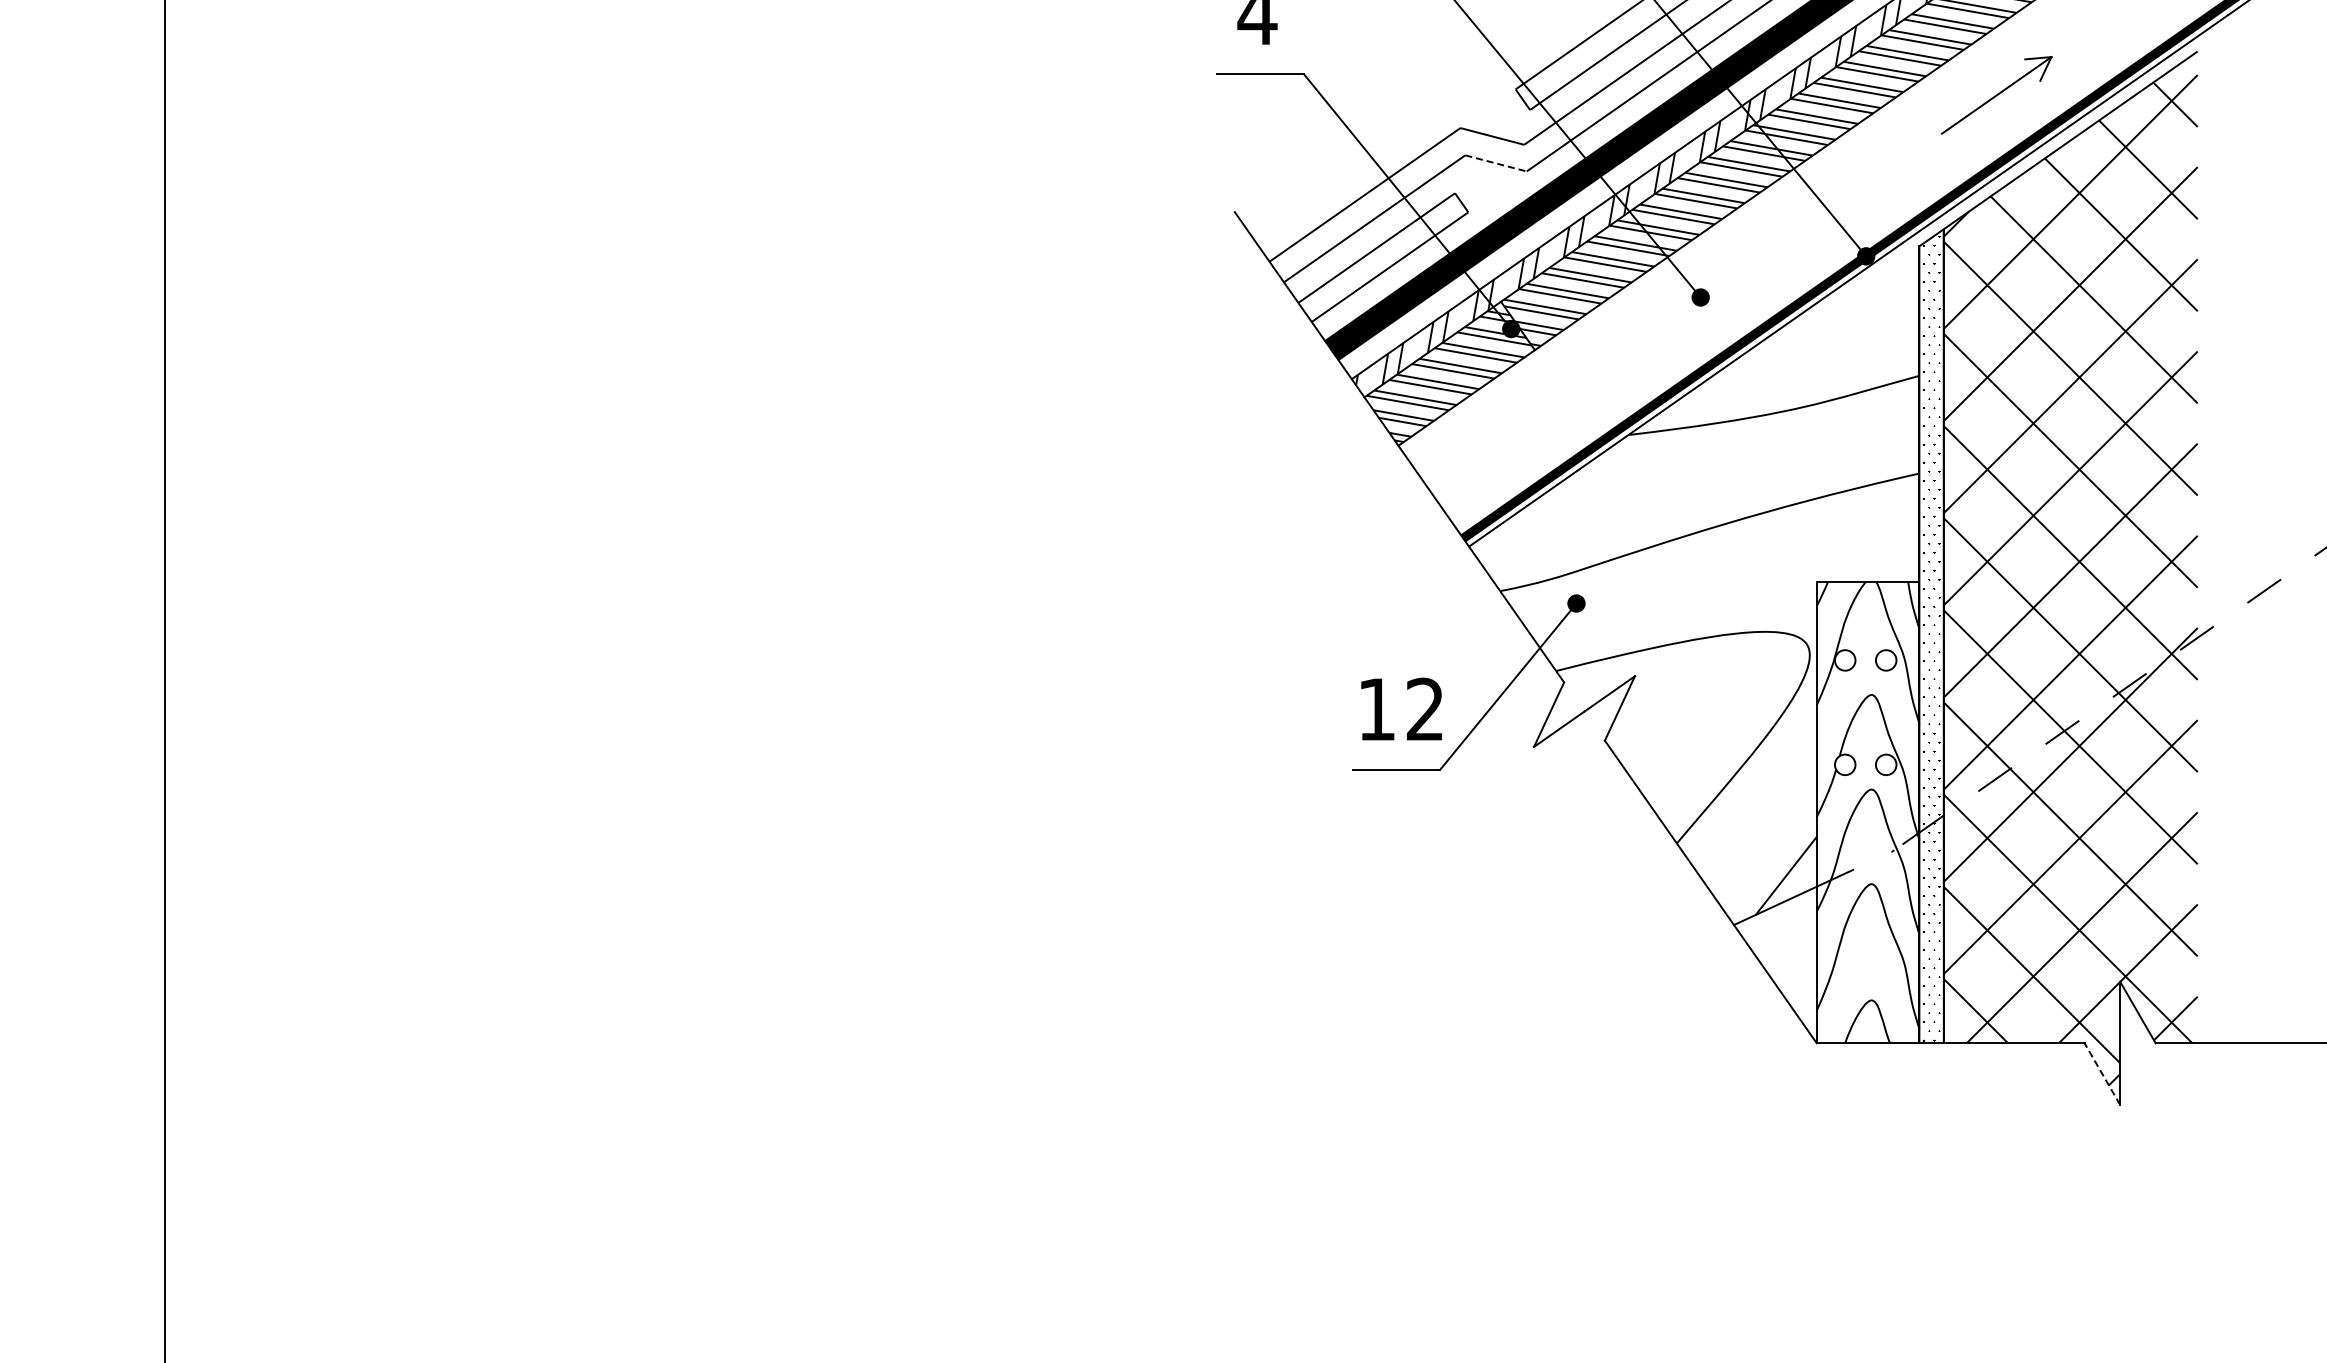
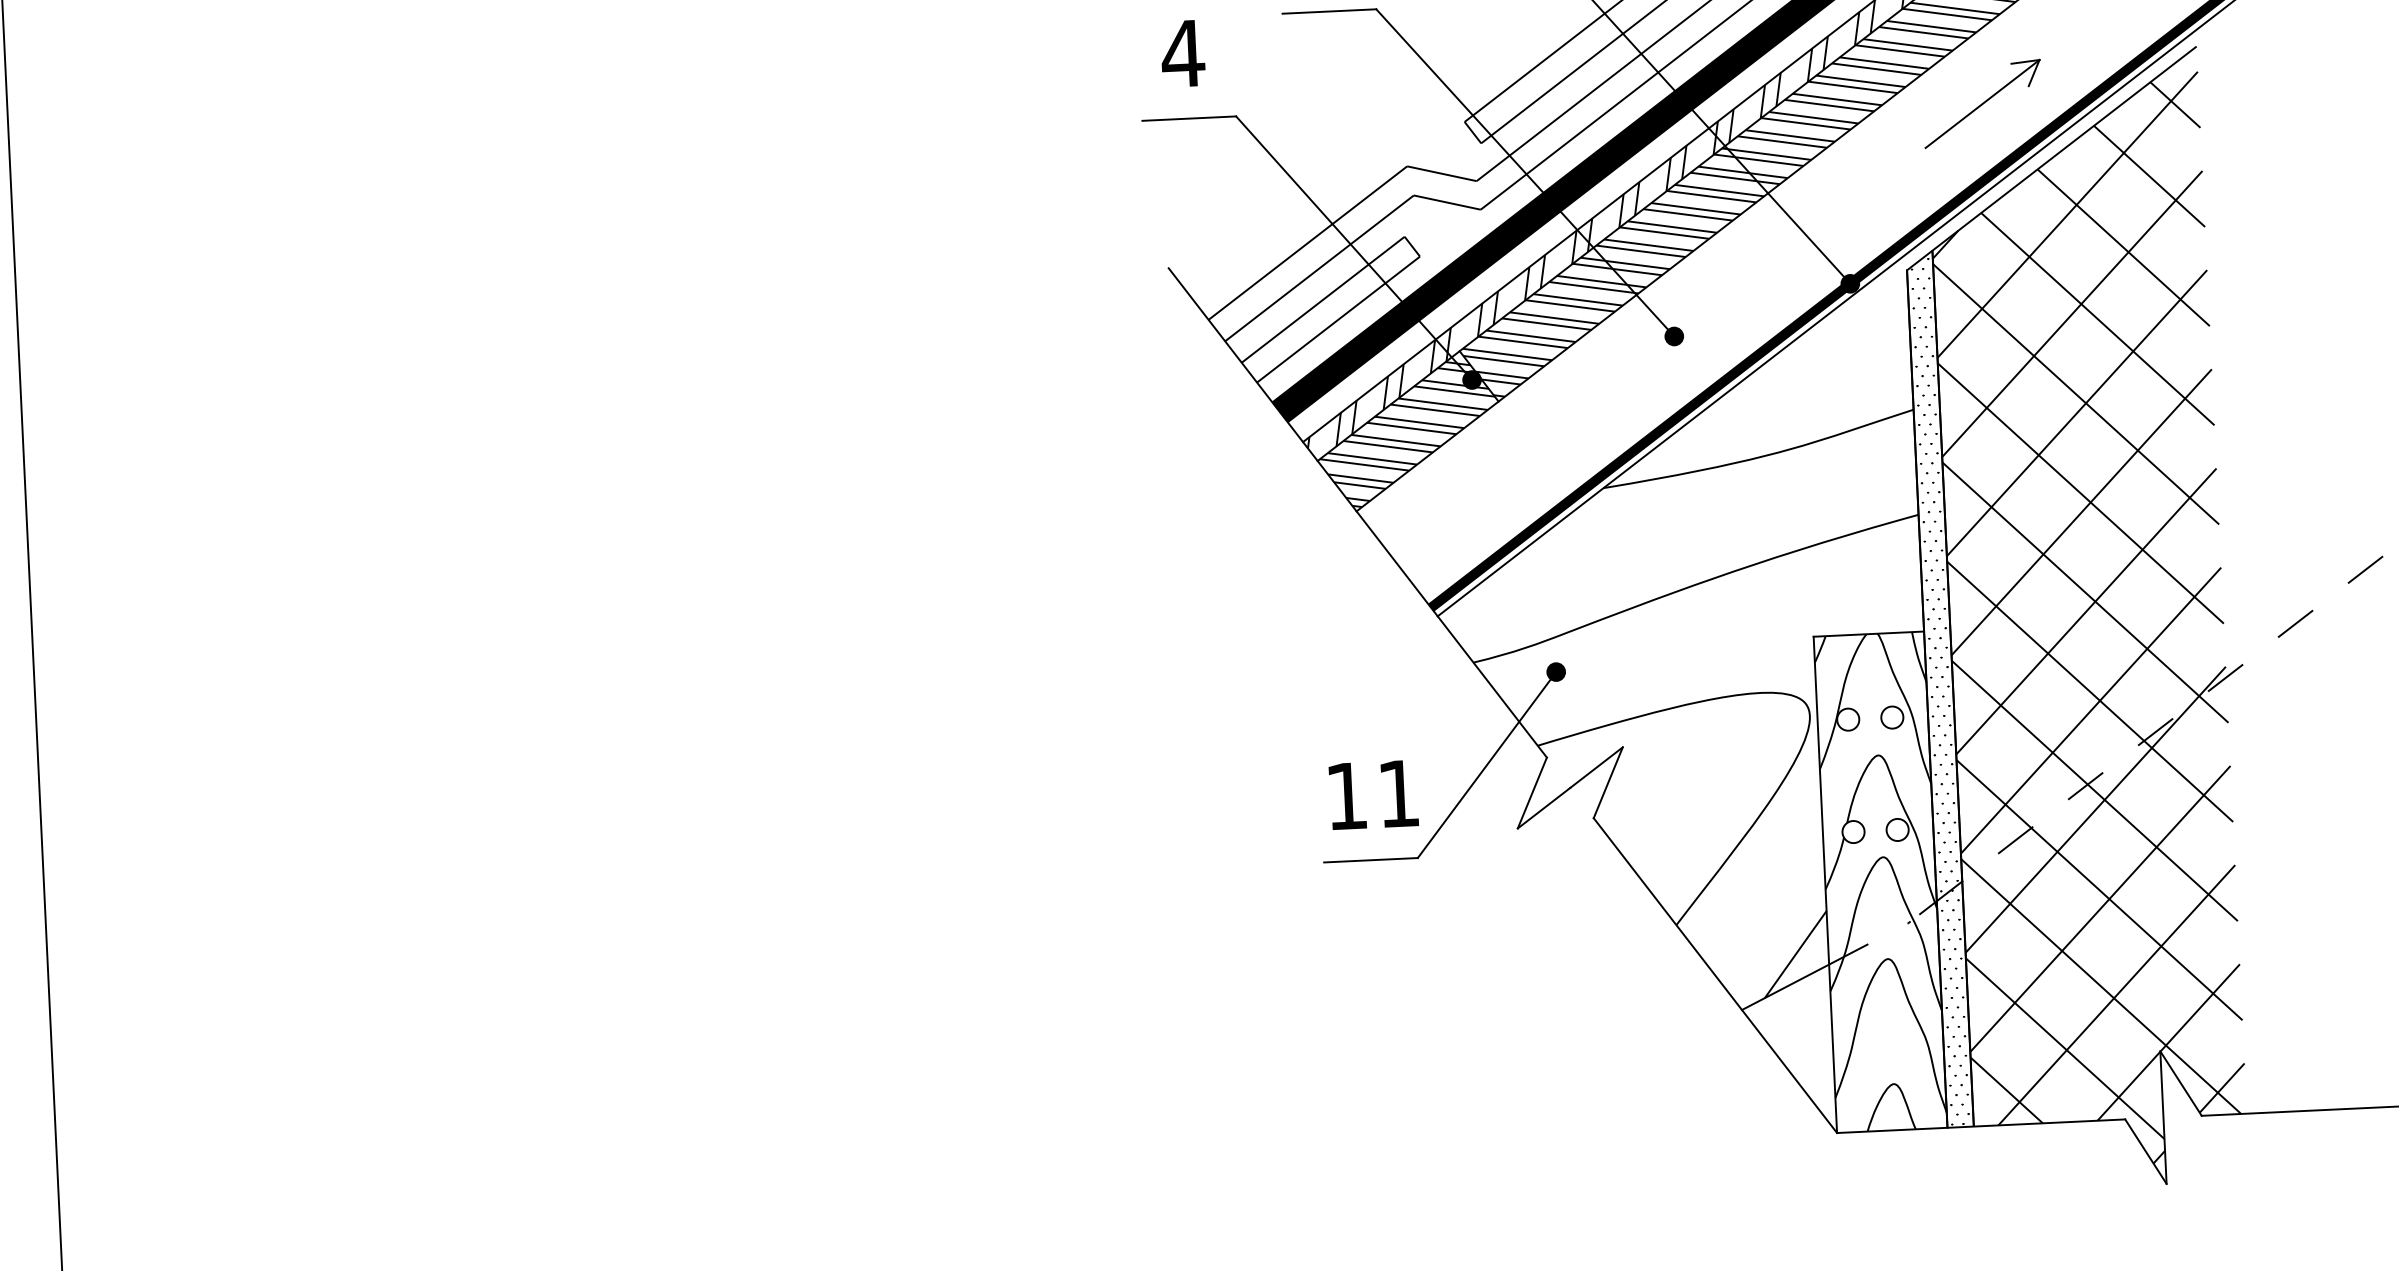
line: (1496, 163) -> (1447, 202), dashed -> solid
text: (1424, 708) -> (1397, 792), 12 -> 11
line: (2102, 1074) -> (2146, 1152), dashed -> solid

